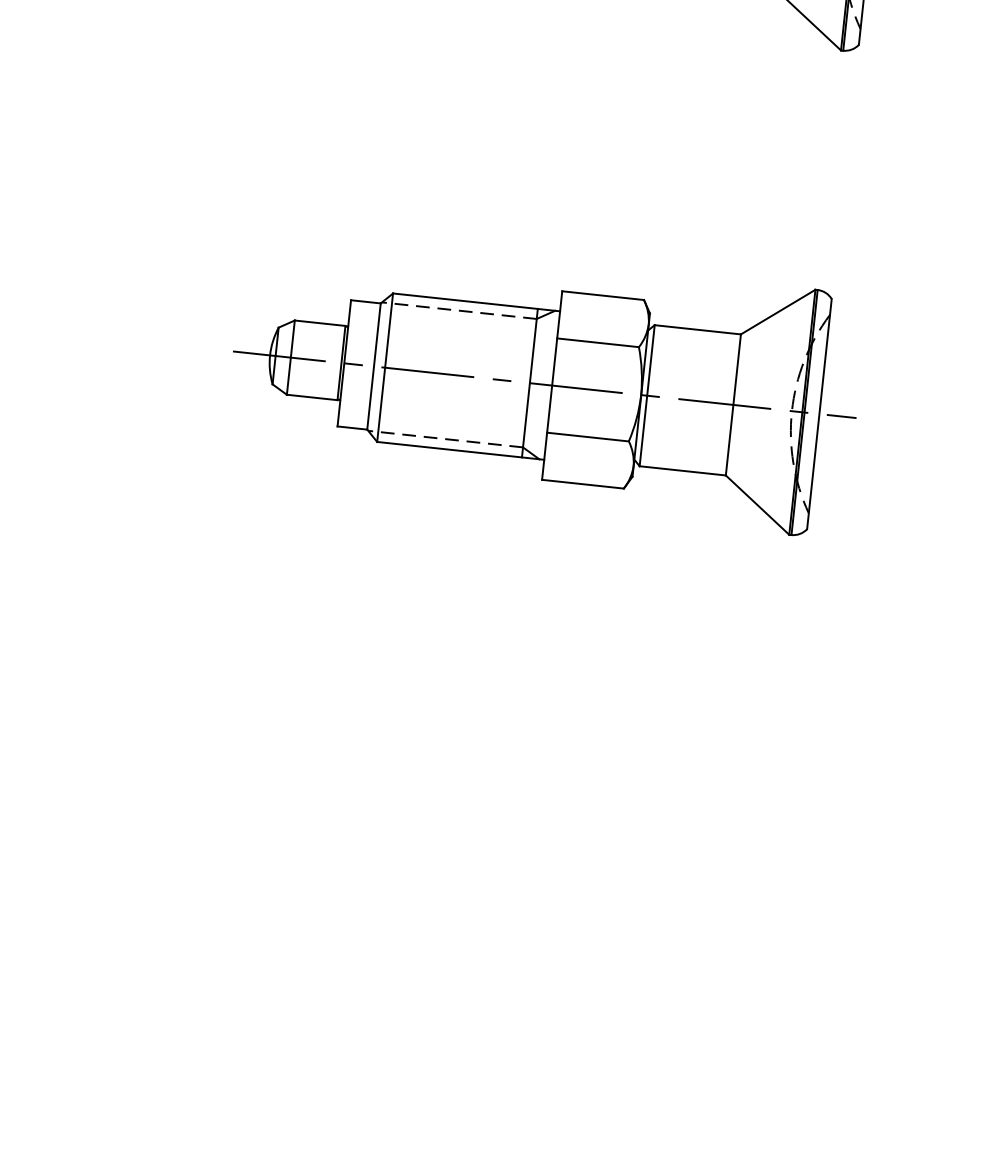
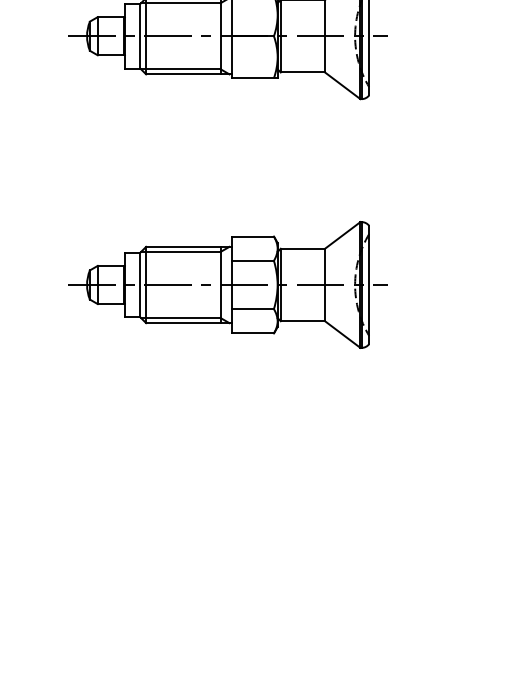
line: (458, 311) -> (180, 252), dashed -> solid
line: (445, 438) -> (180, 317), dashed -> solid

